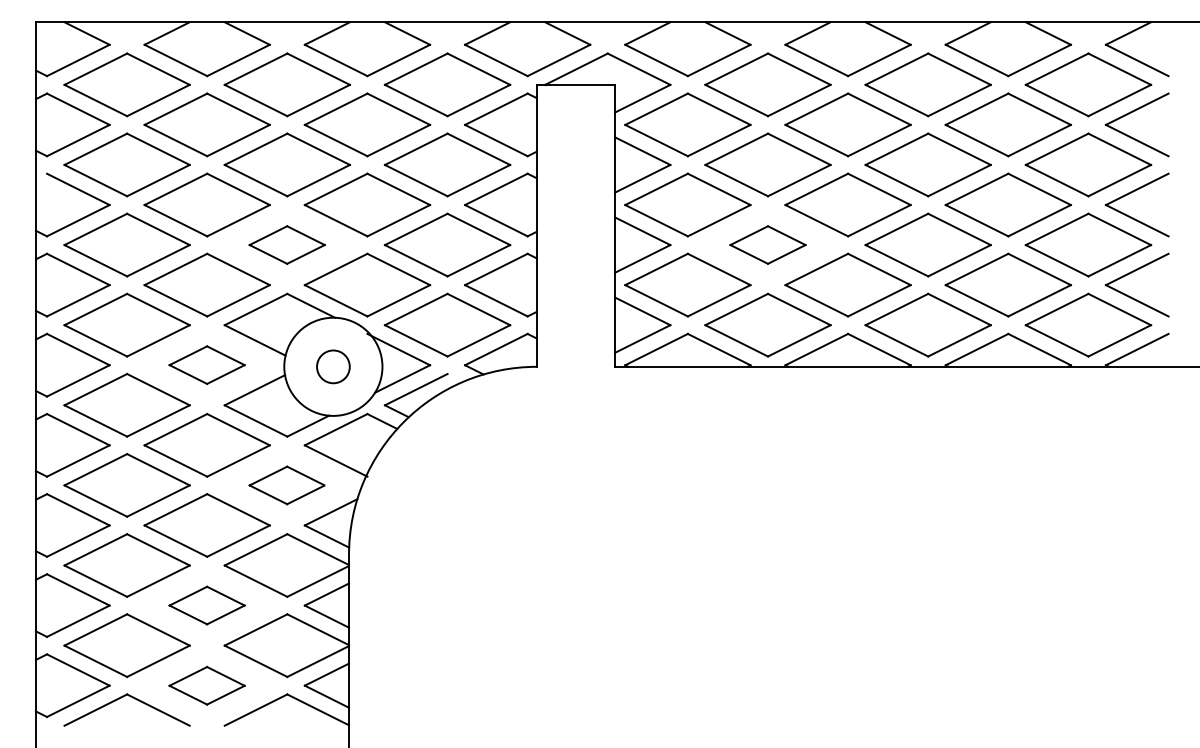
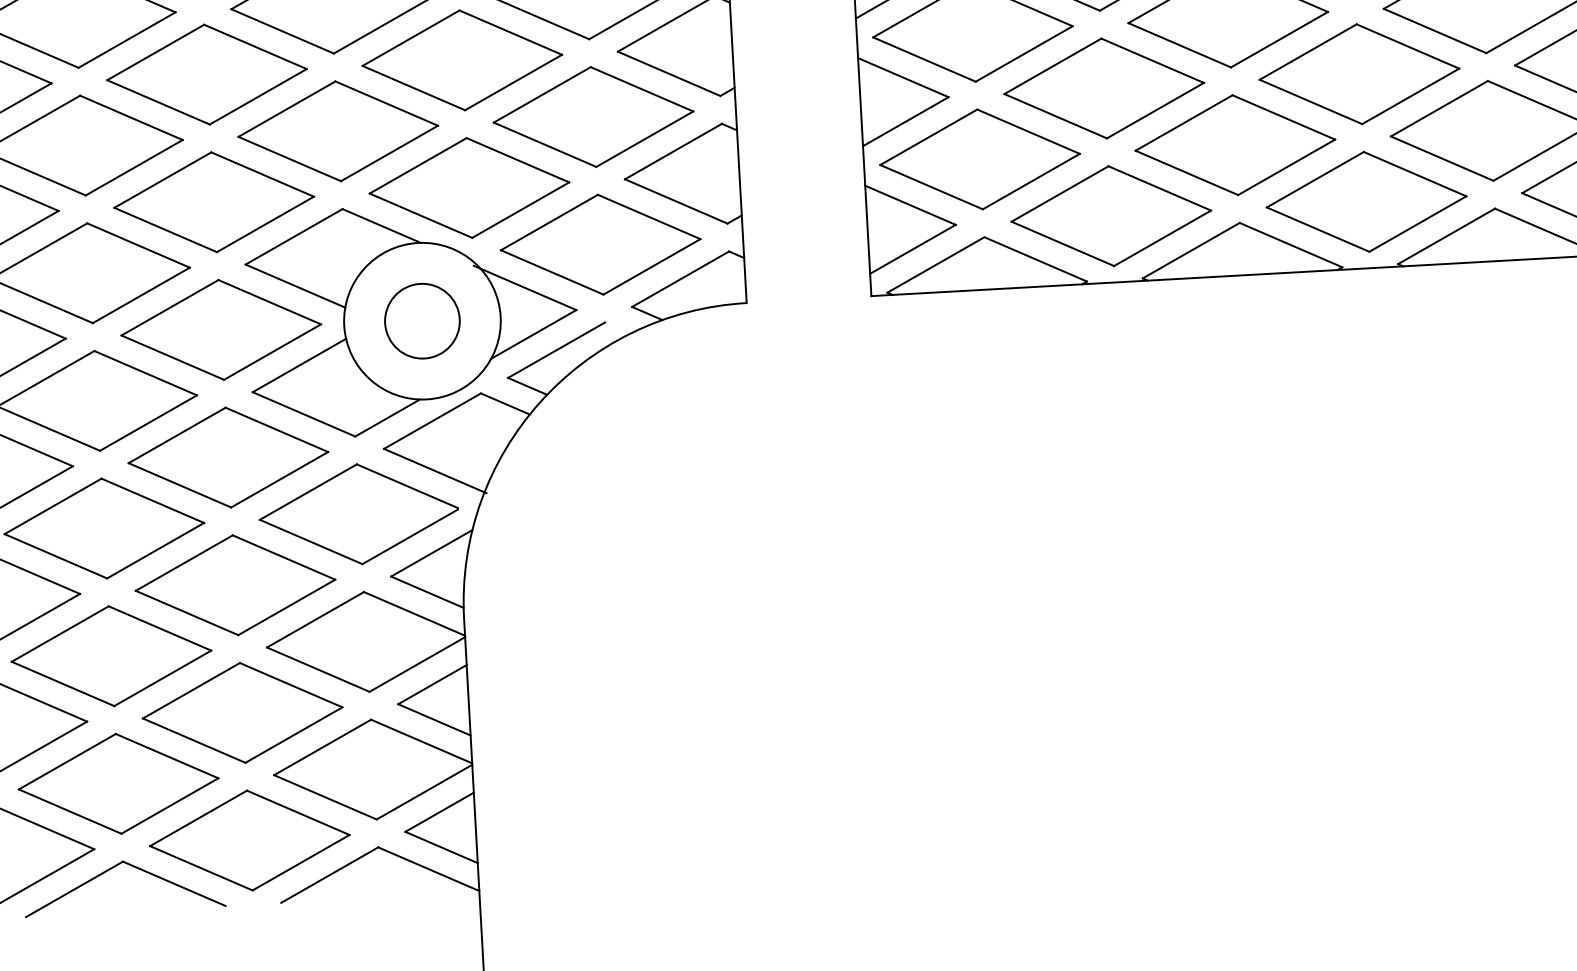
part: (286, 244) -> (336, 130), size x1.67
part: (767, 244) -> (1103, 87), size x1.67
part: (206, 364) -> (220, 328), size x1.67
circle: (333, 366) -> (422, 320), size x1.43
part: (286, 485) -> (358, 514), size x1.67
part: (206, 605) -> (241, 712), size x1.67
part: (206, 685) -> (248, 840), size x1.67

